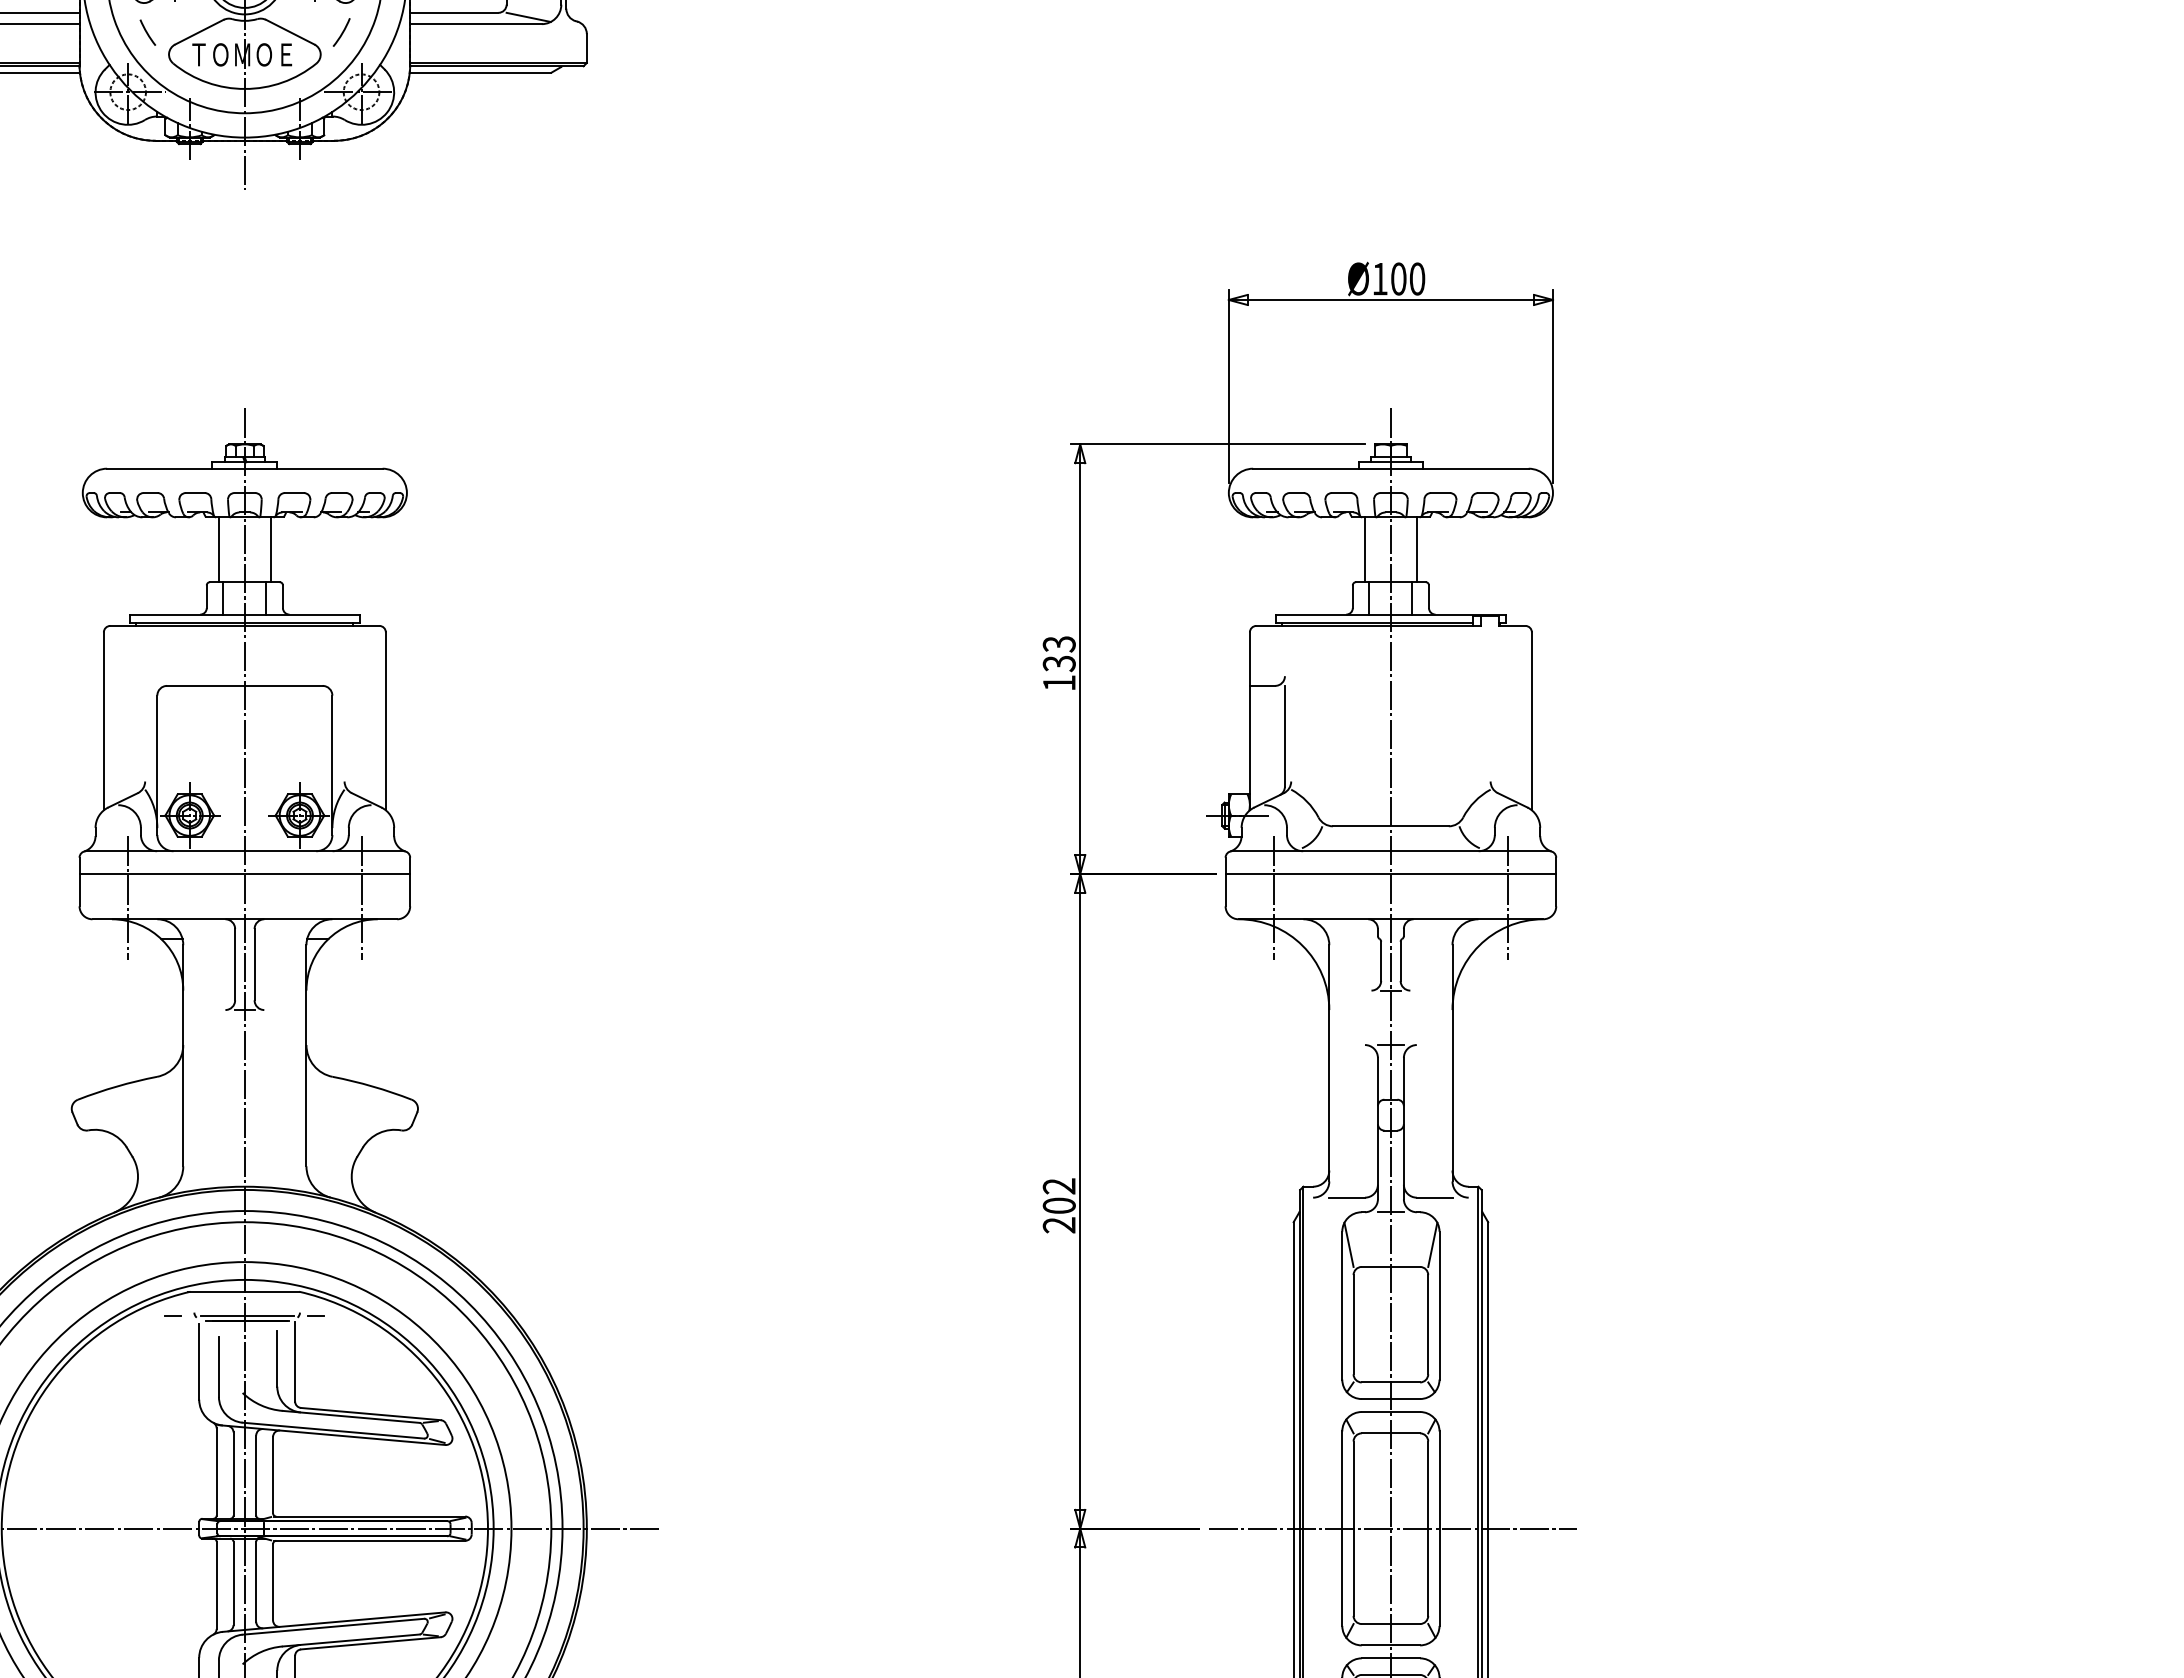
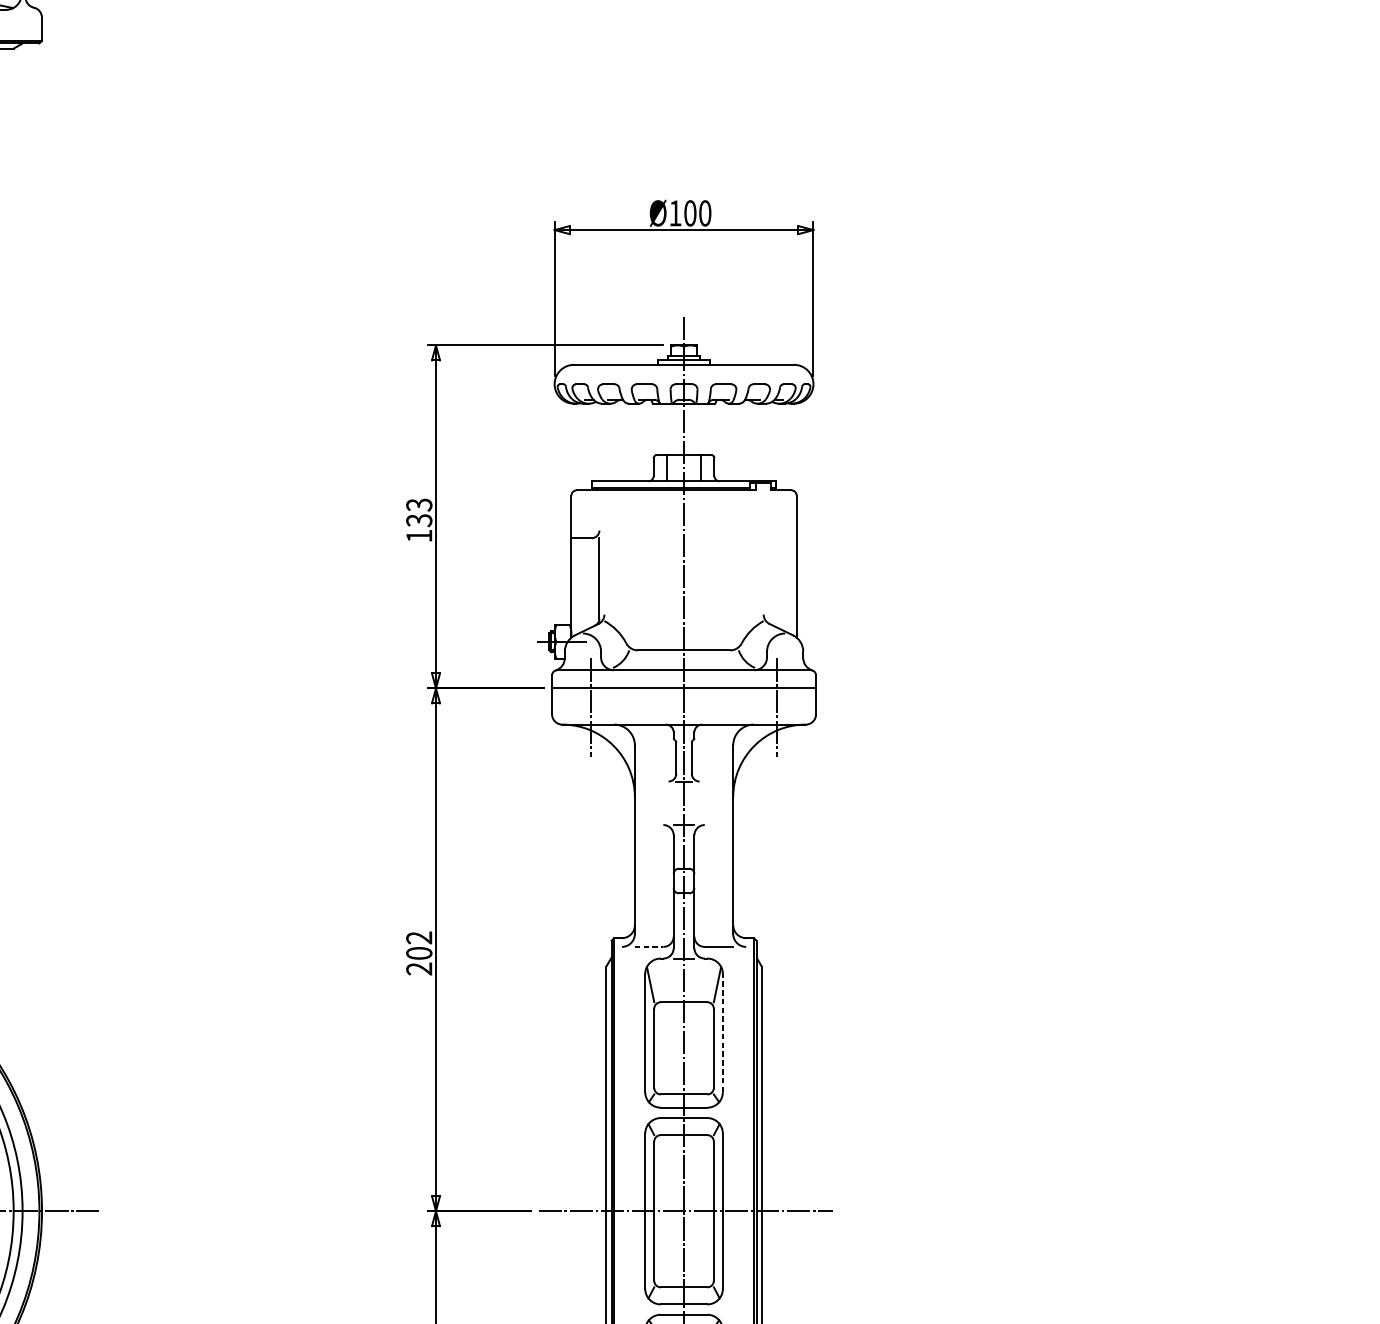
line: (1364, 549) -> (662, 429), removed
line: (1416, 549) -> (704, 429), removed
line: (1347, 1197) -> (649, 946), solid -> dashed
line: (1439, 1305) -> (722, 1033), solid -> dashed

